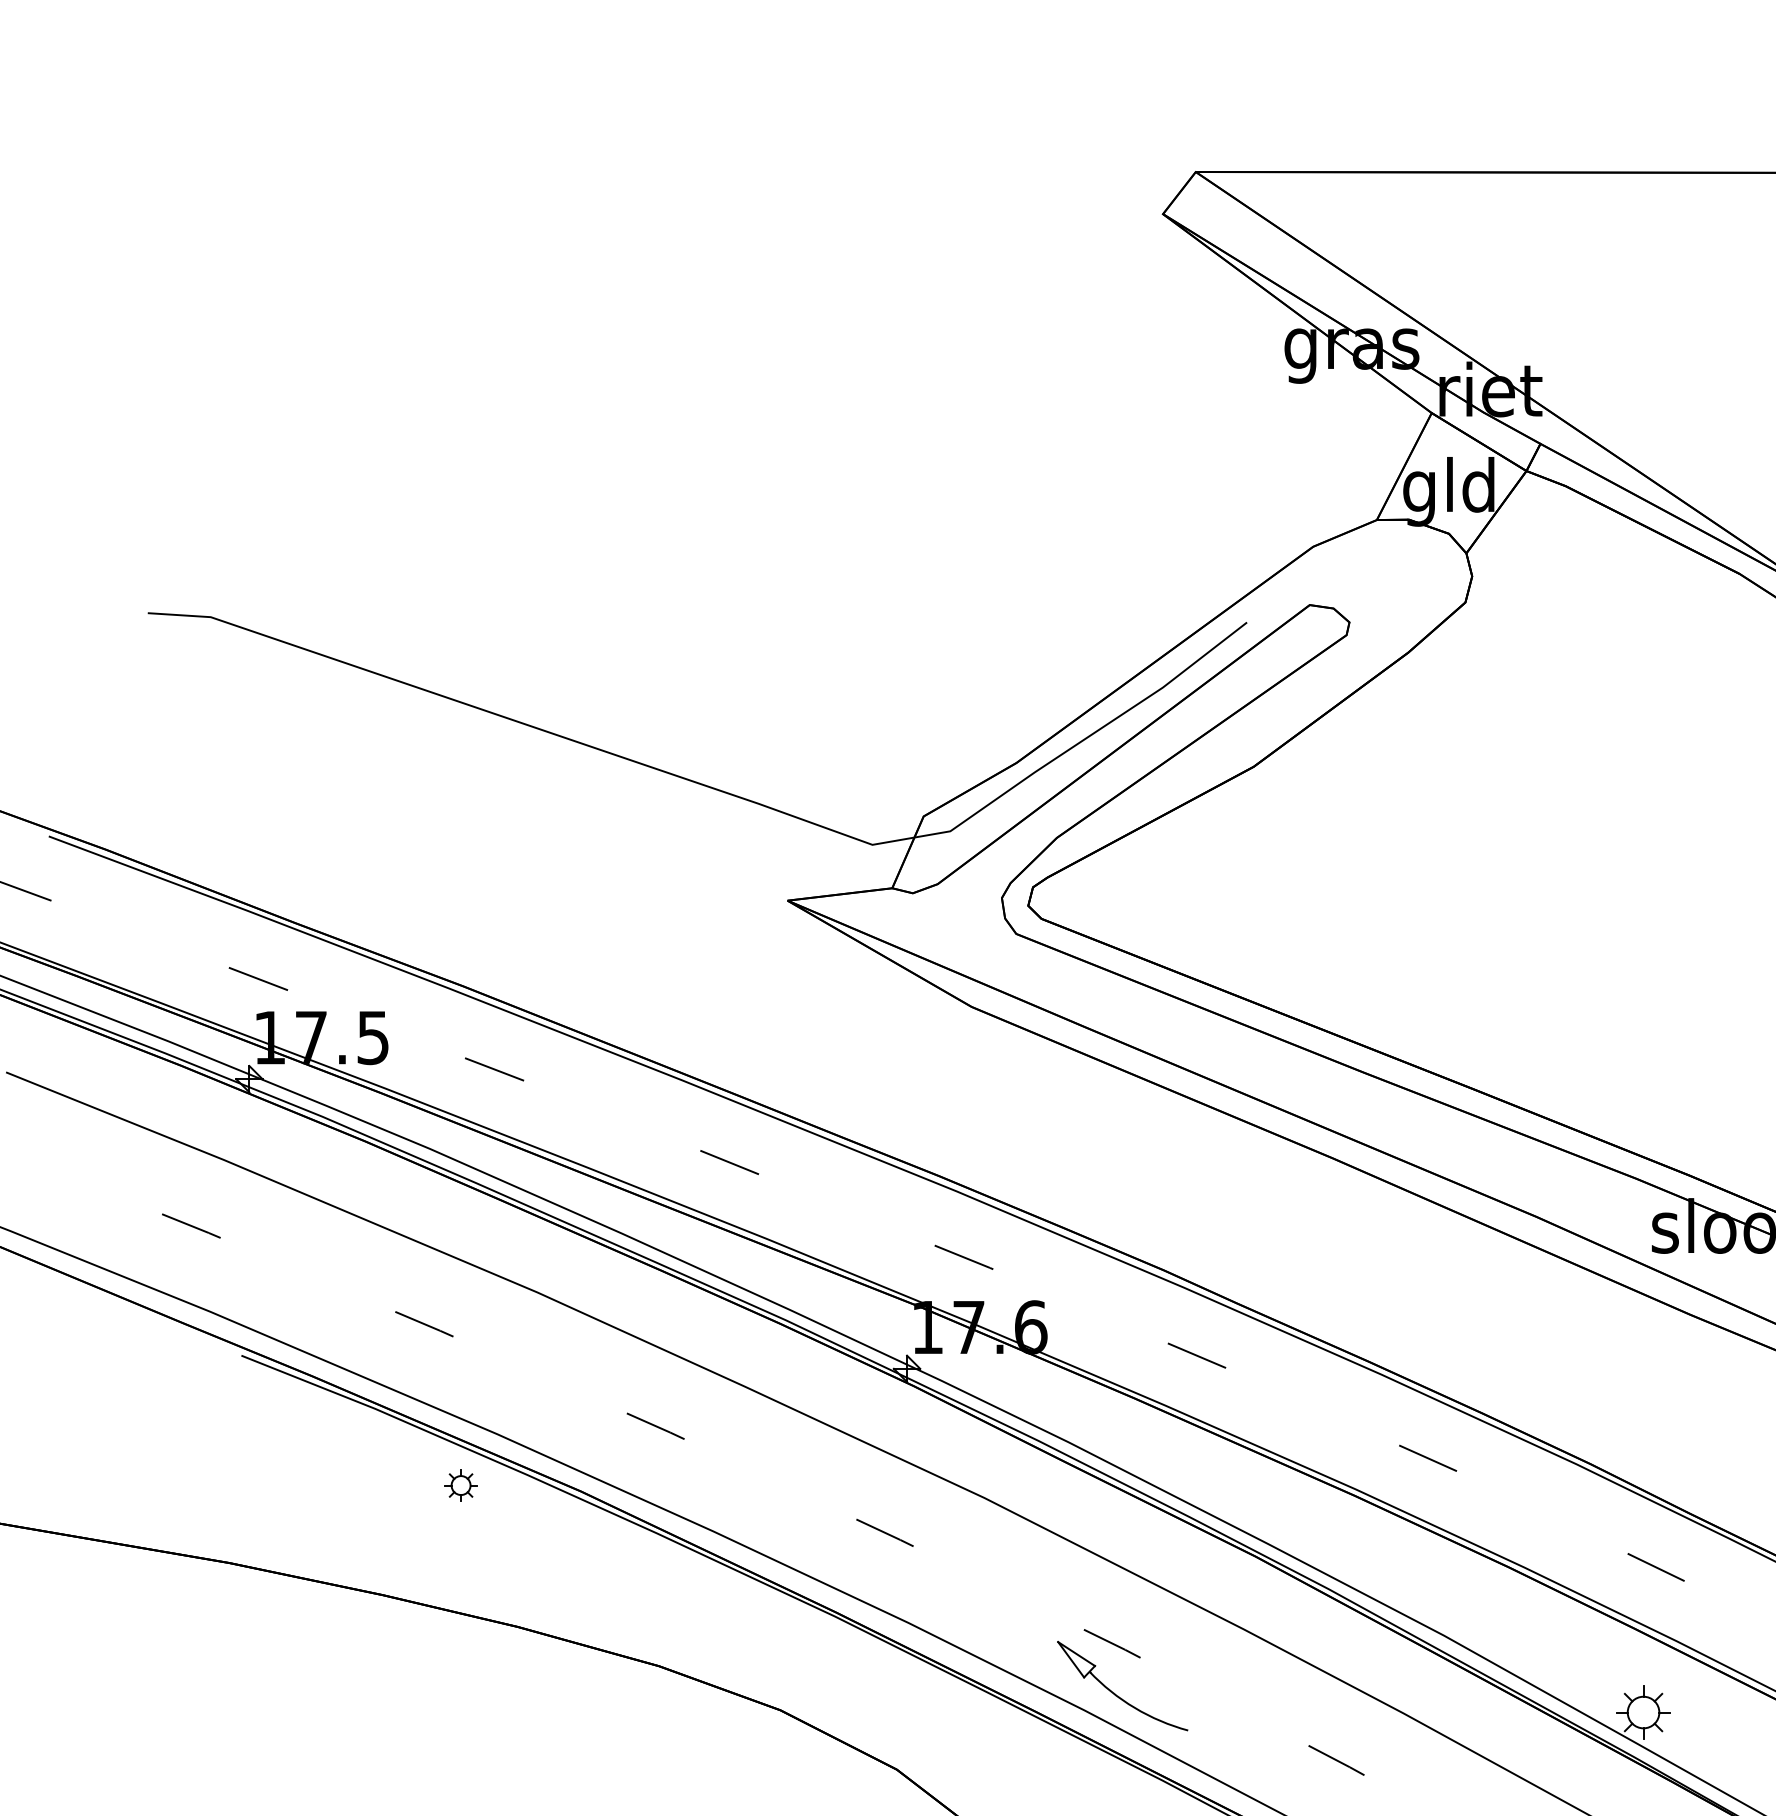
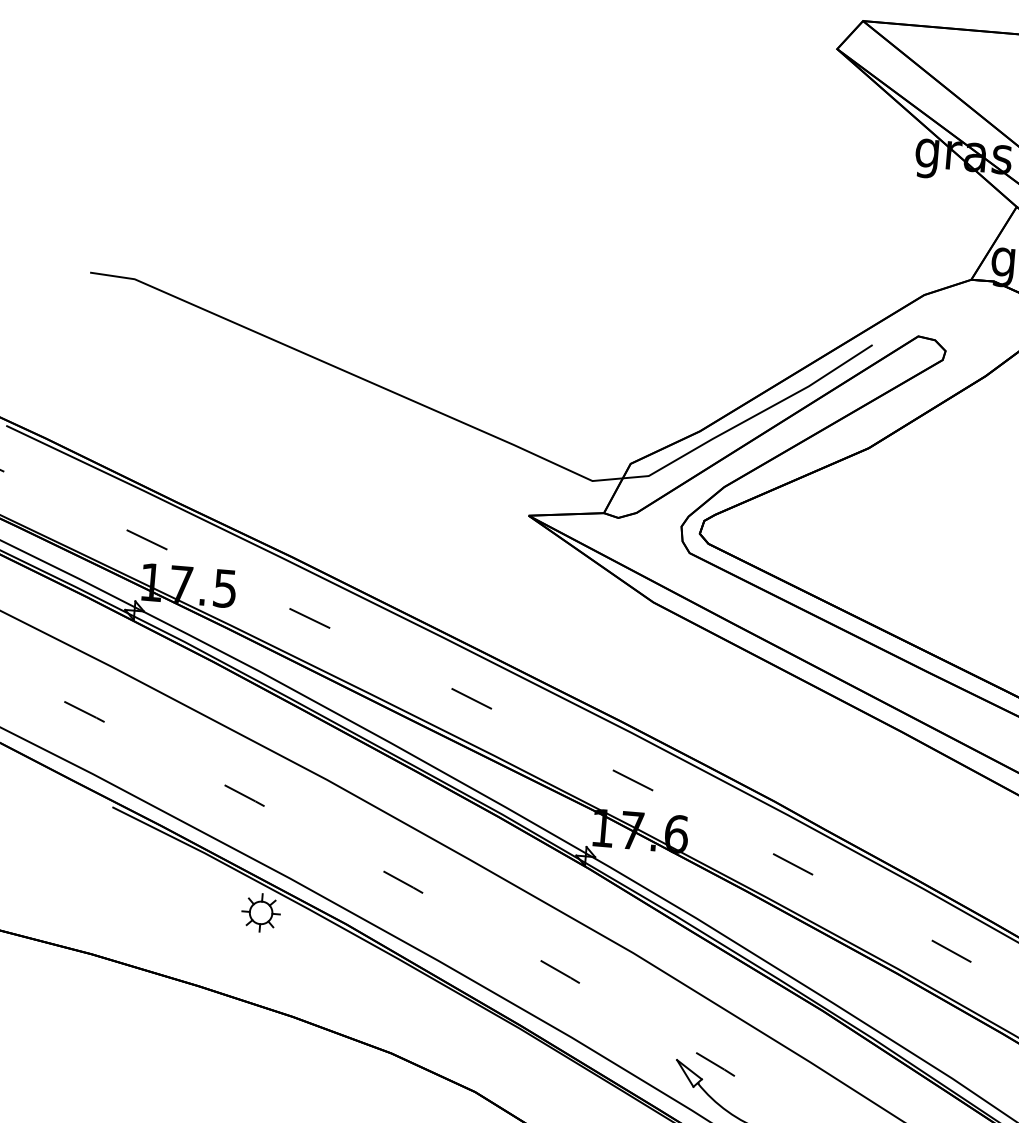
part: (460, 1485) -> (260, 912), size x1.67

